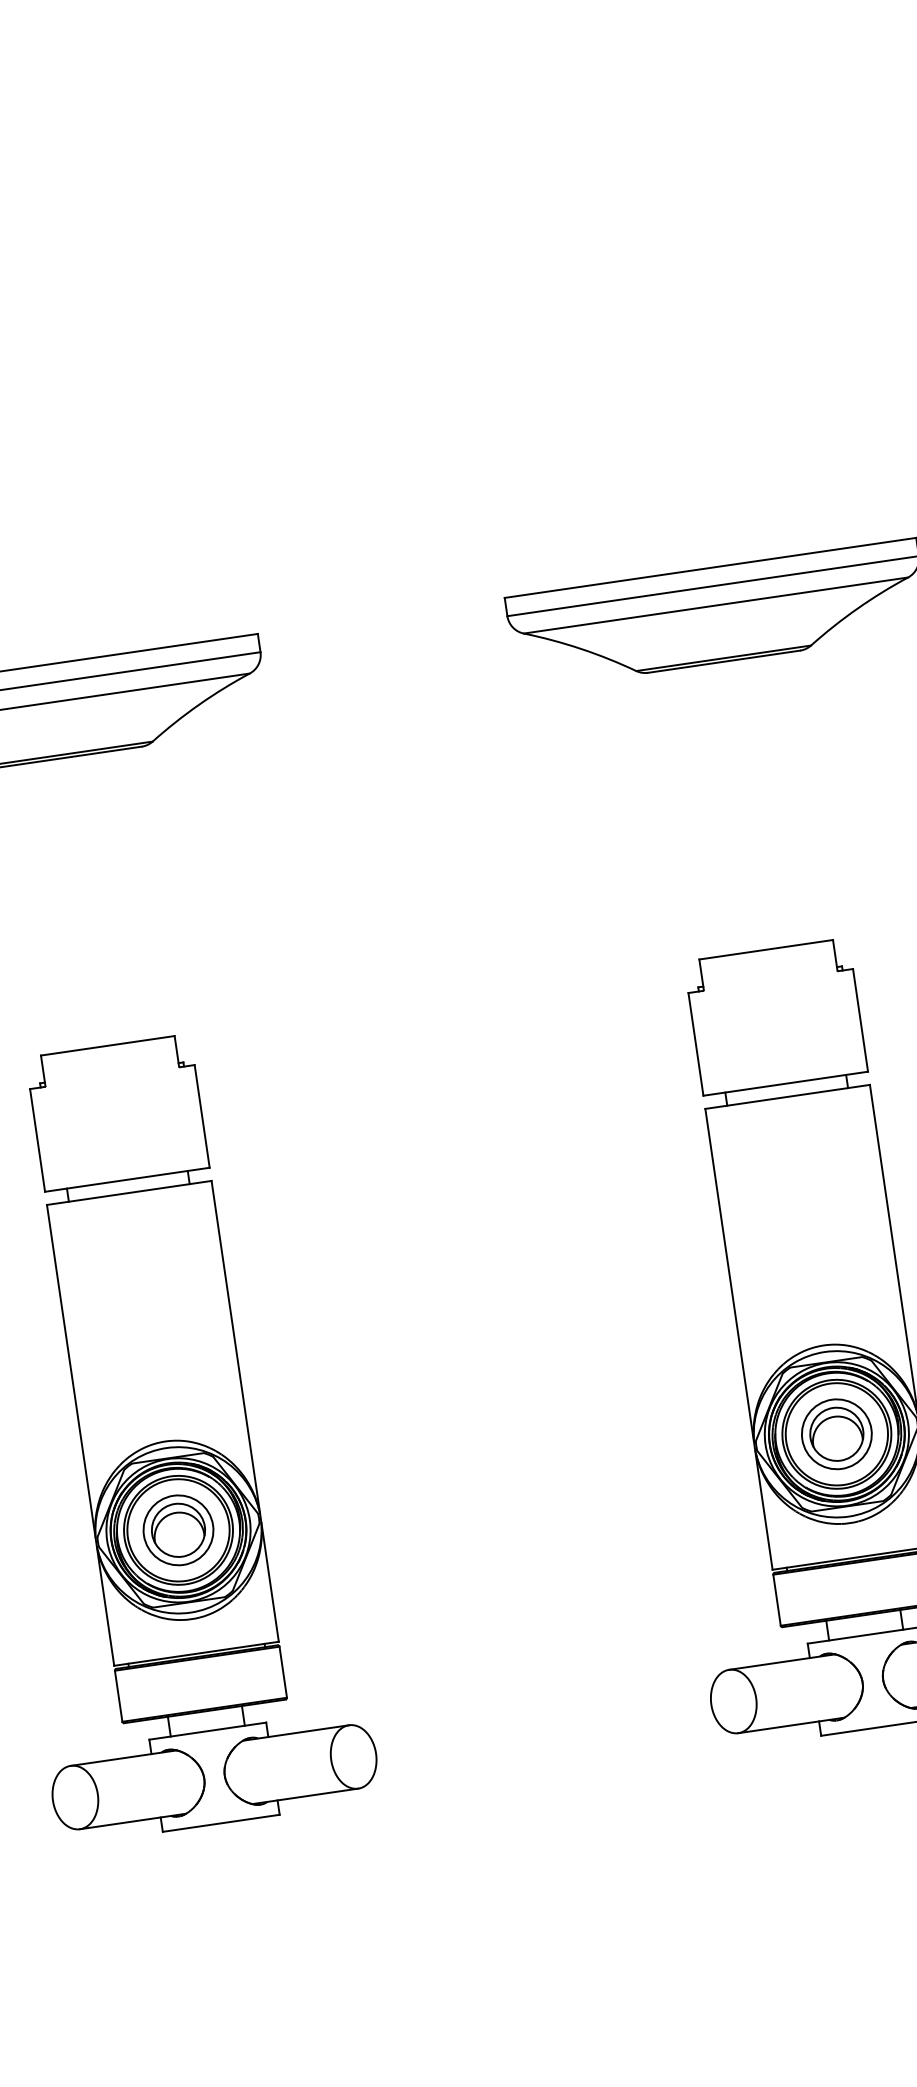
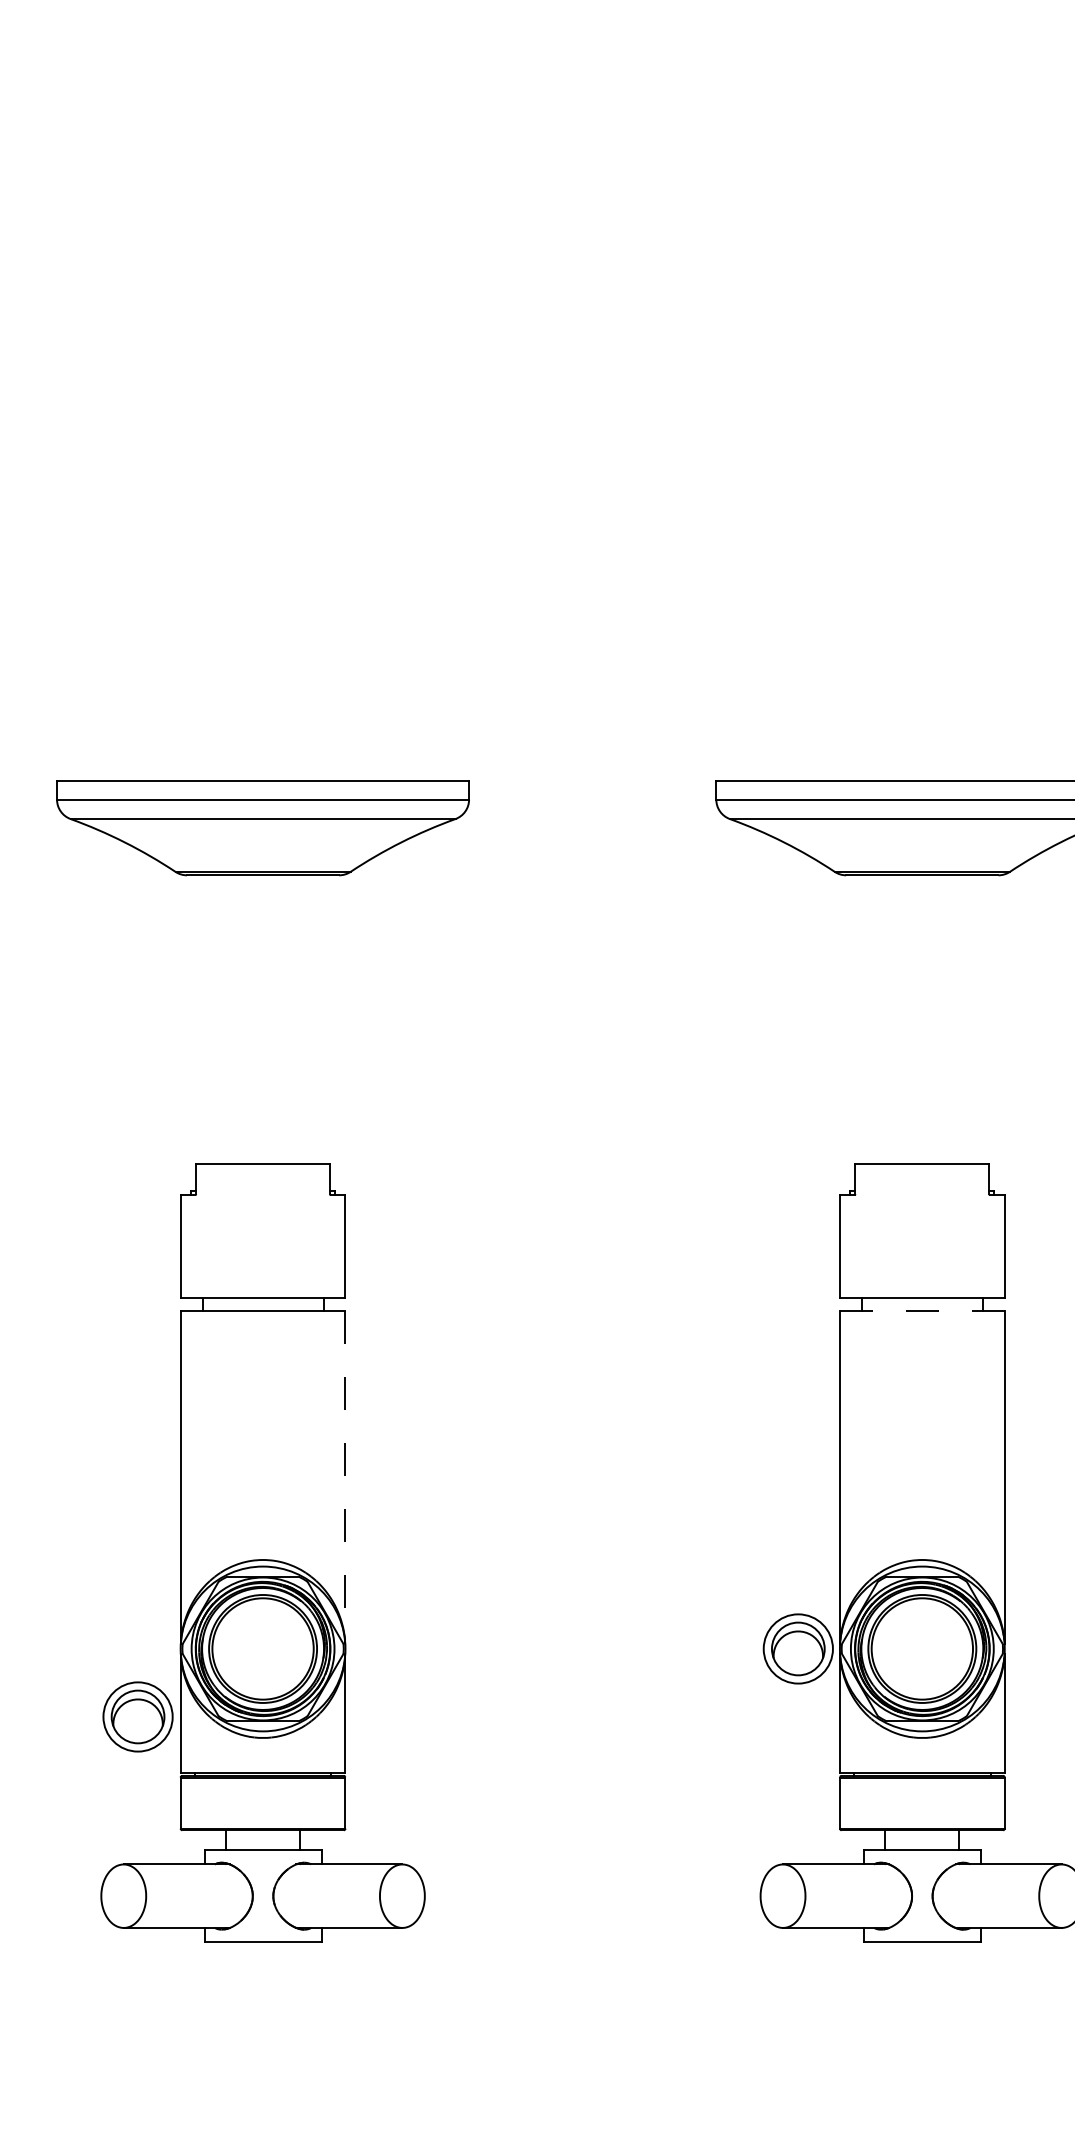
line: (787, 1097) -> (922, 1311), solid -> dashed
line: (235, 1347) -> (345, 1477), solid -> dashed
part: (835, 1433) -> (797, 1648), moved
part: (177, 1529) -> (137, 1716), moved

